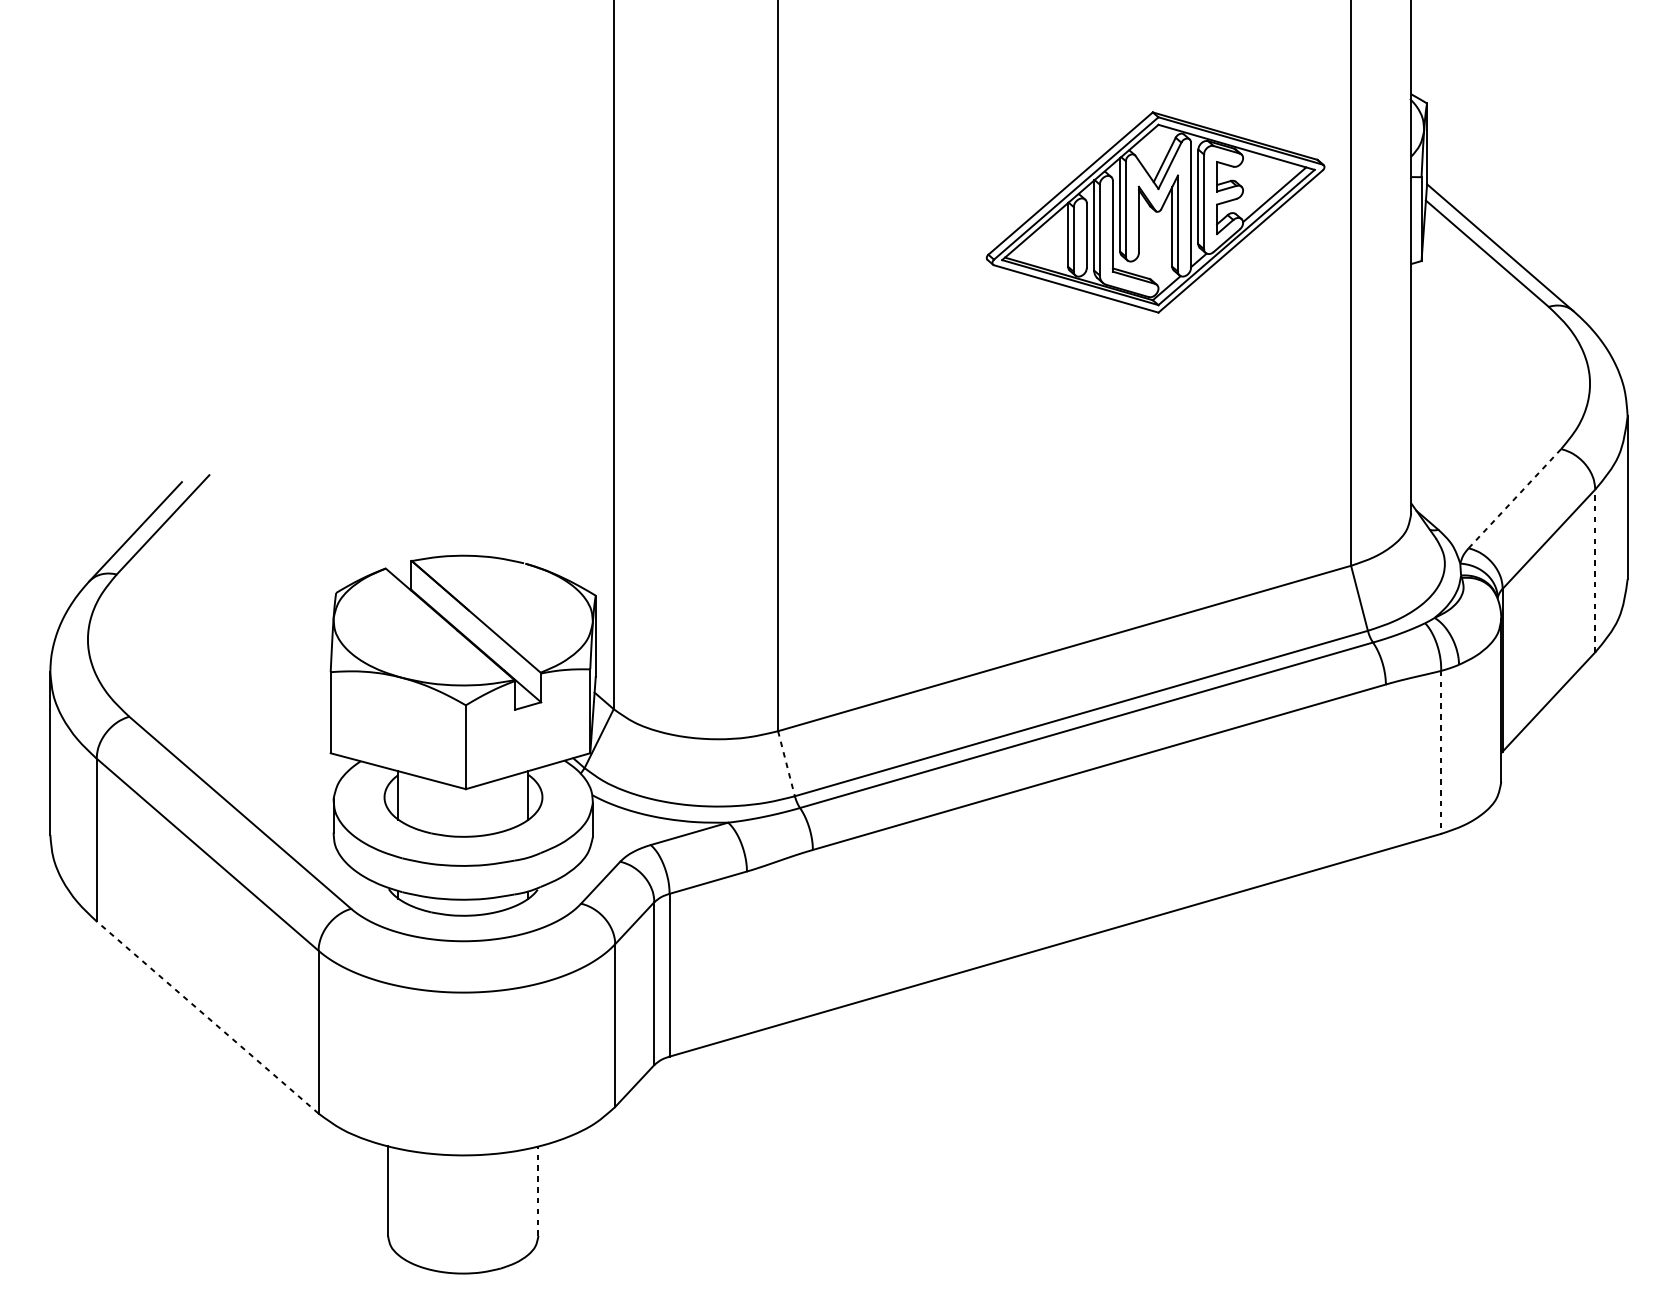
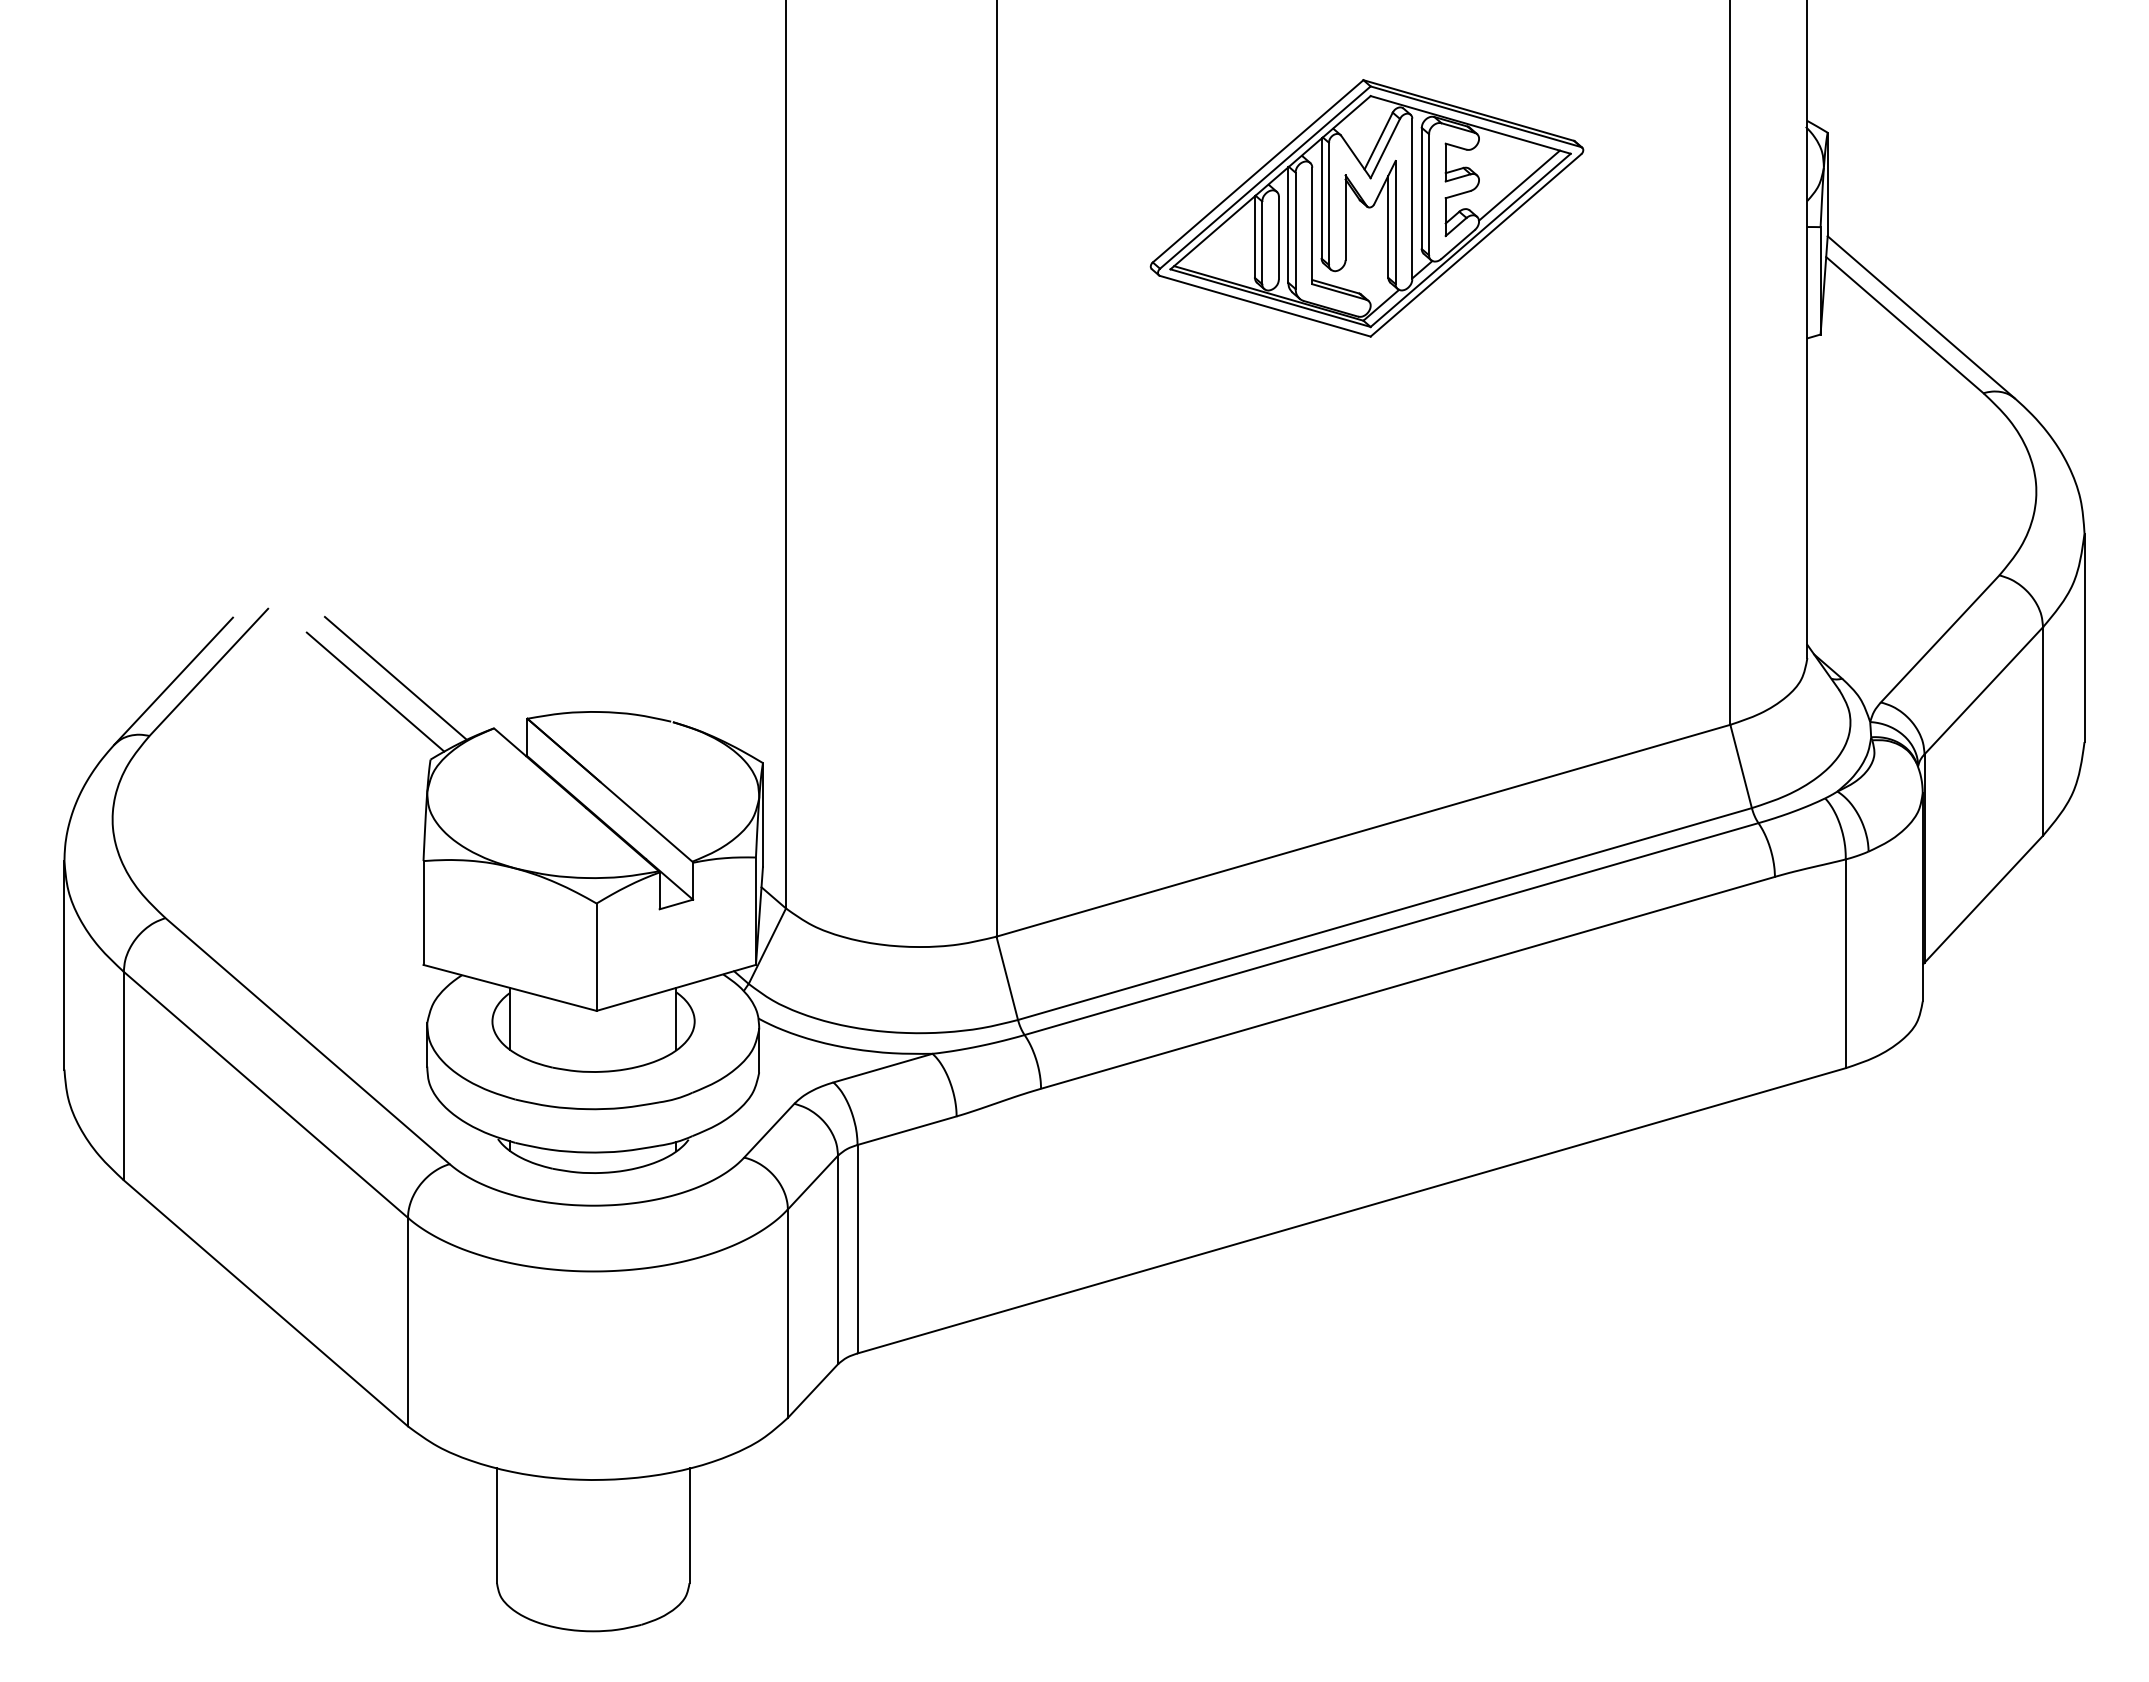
part: (1155, 212) -> (1366, 208), moved
line: (1515, 498) -> (1940, 638), dashed -> solid
line: (308, 528) -> (395, 677), added
line: (293, 539) -> (375, 691), added
line: (1595, 570) -> (2043, 730), dashed -> solid
line: (1440, 752) -> (1845, 964), dashed -> solid
line: (786, 763) -> (1007, 978), dashed -> solid
line: (207, 1017) -> (265, 1303), dashed -> solid
line: (538, 1190) -> (689, 1525), dashed -> solid

